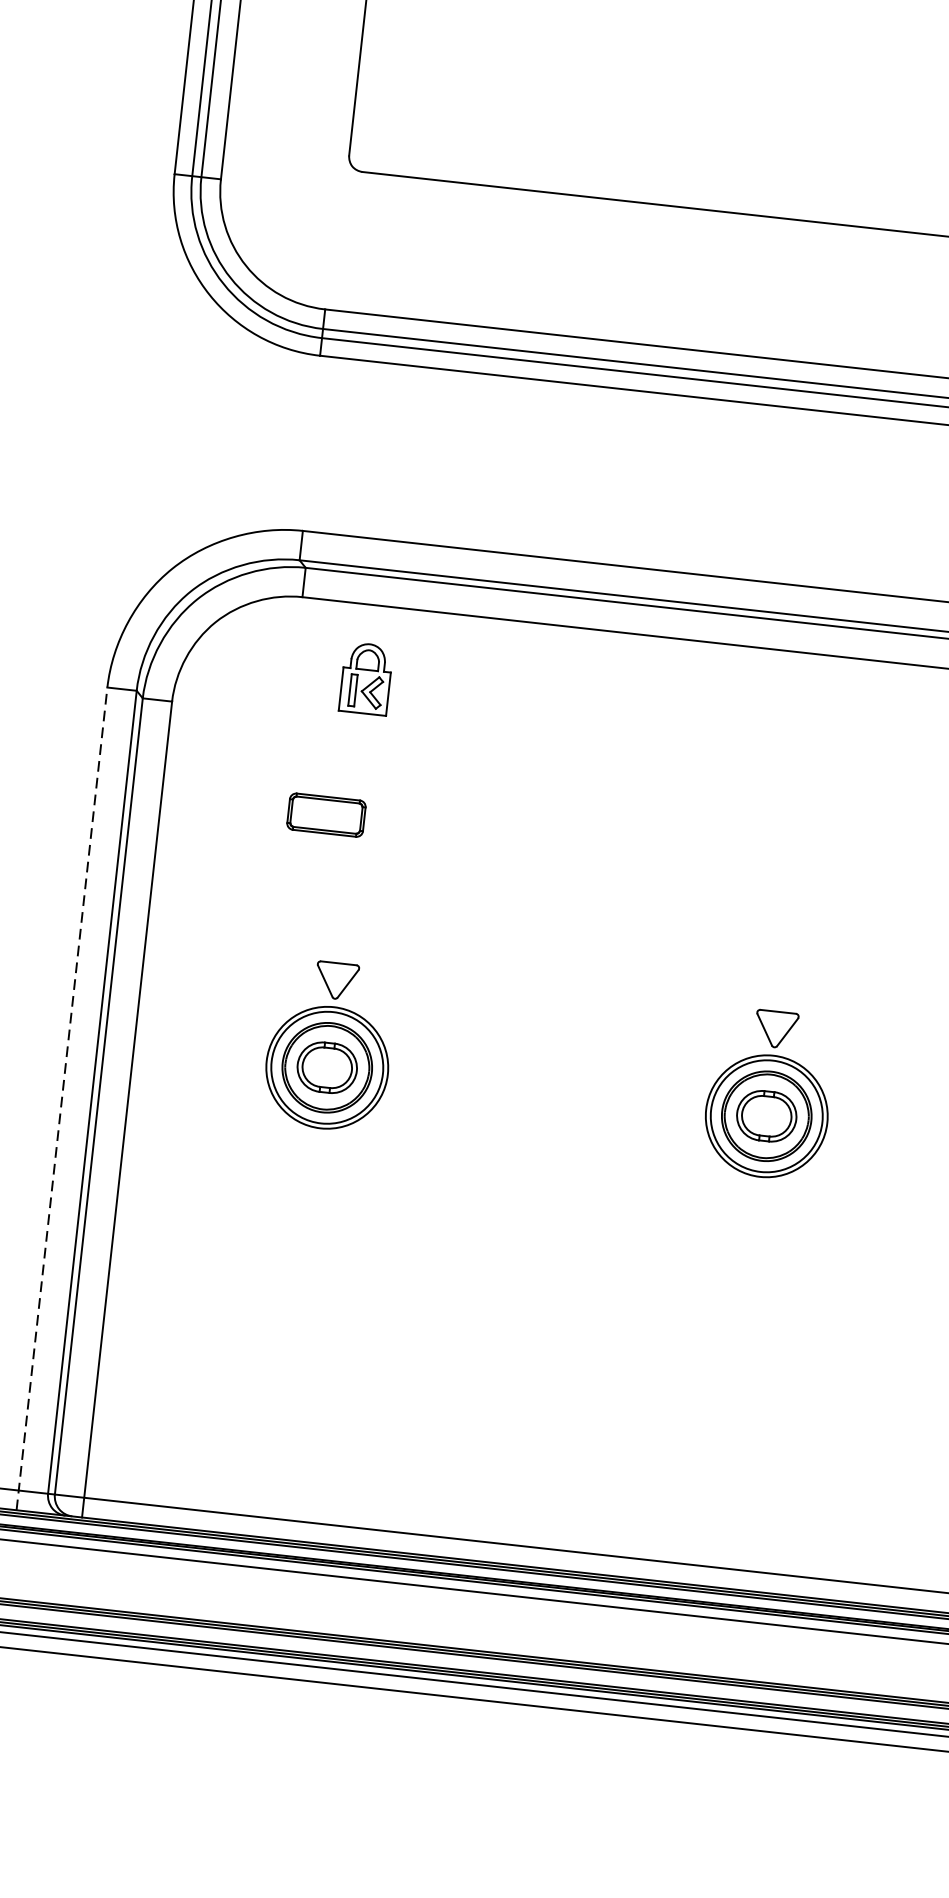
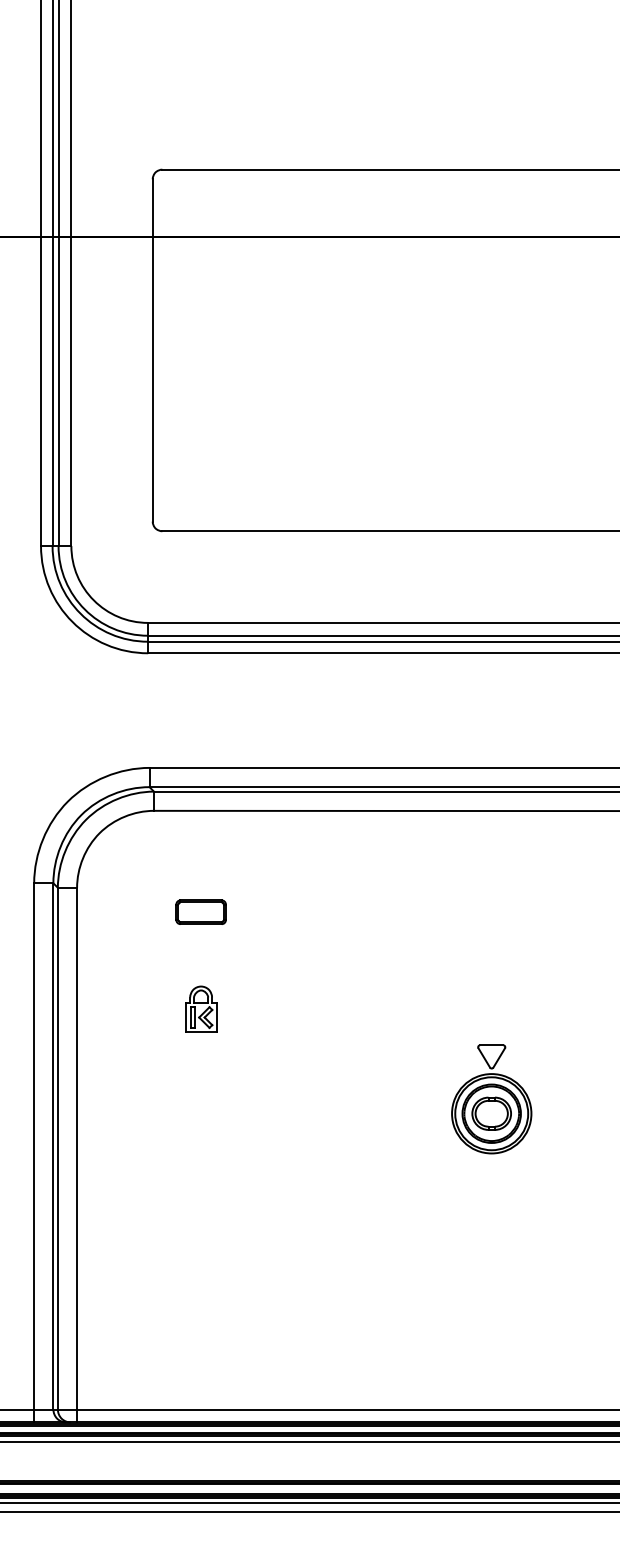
part: (366, 677) -> (201, 1008), moved
part: (325, 813) -> (200, 911), moved
part: (329, 1045) -> (203, 1099), removed
line: (62, 1098) -> (34, 1152), dashed -> solid

